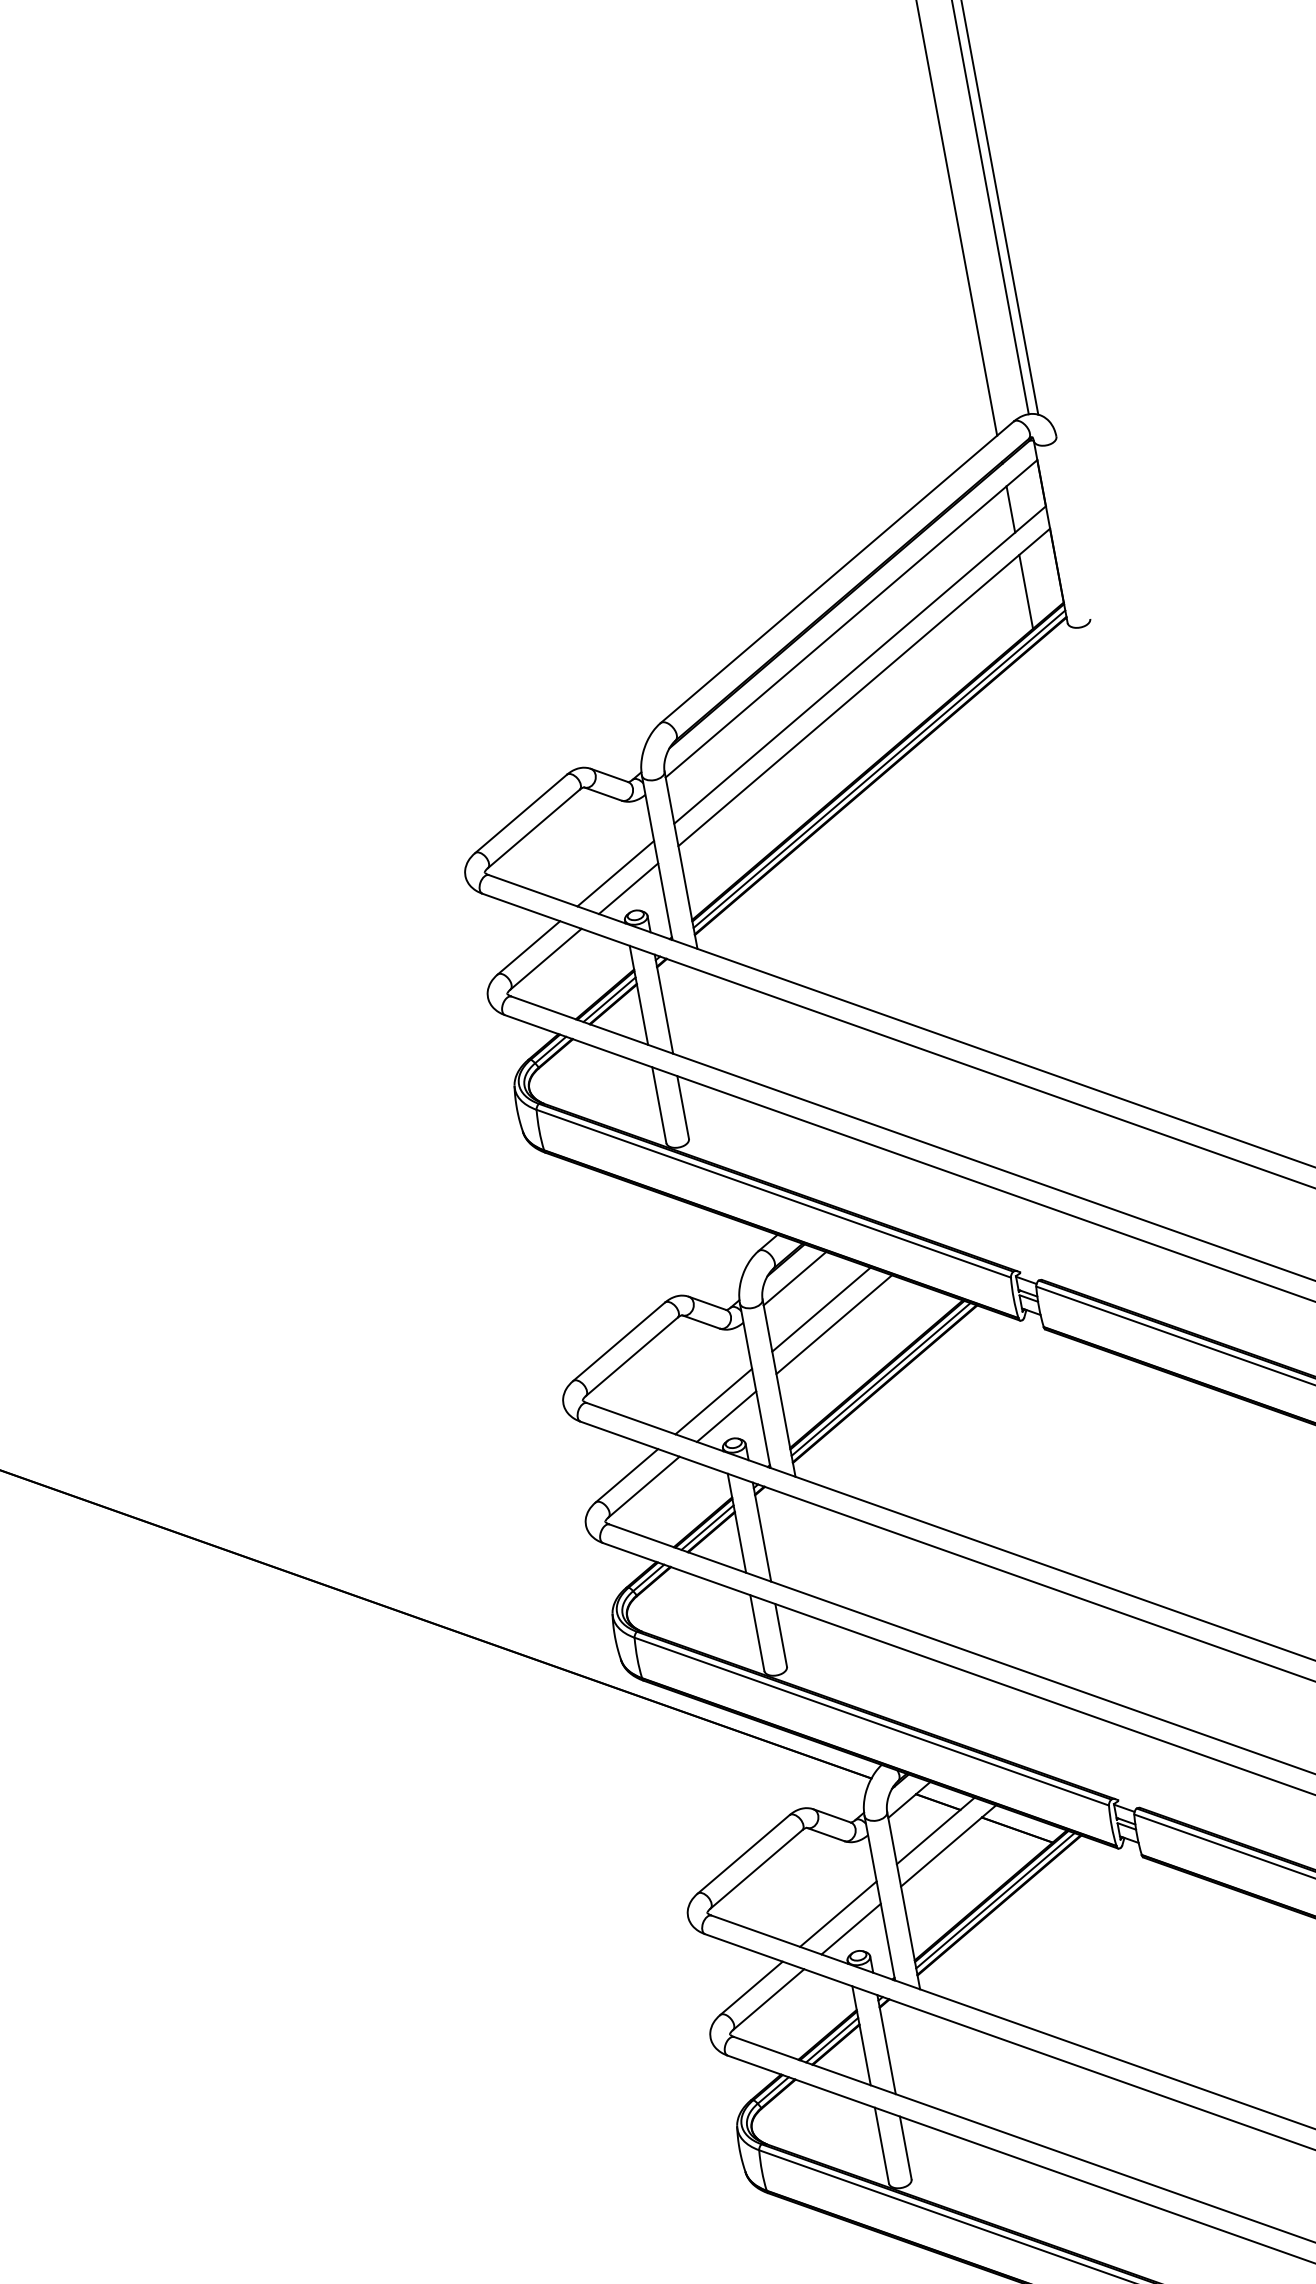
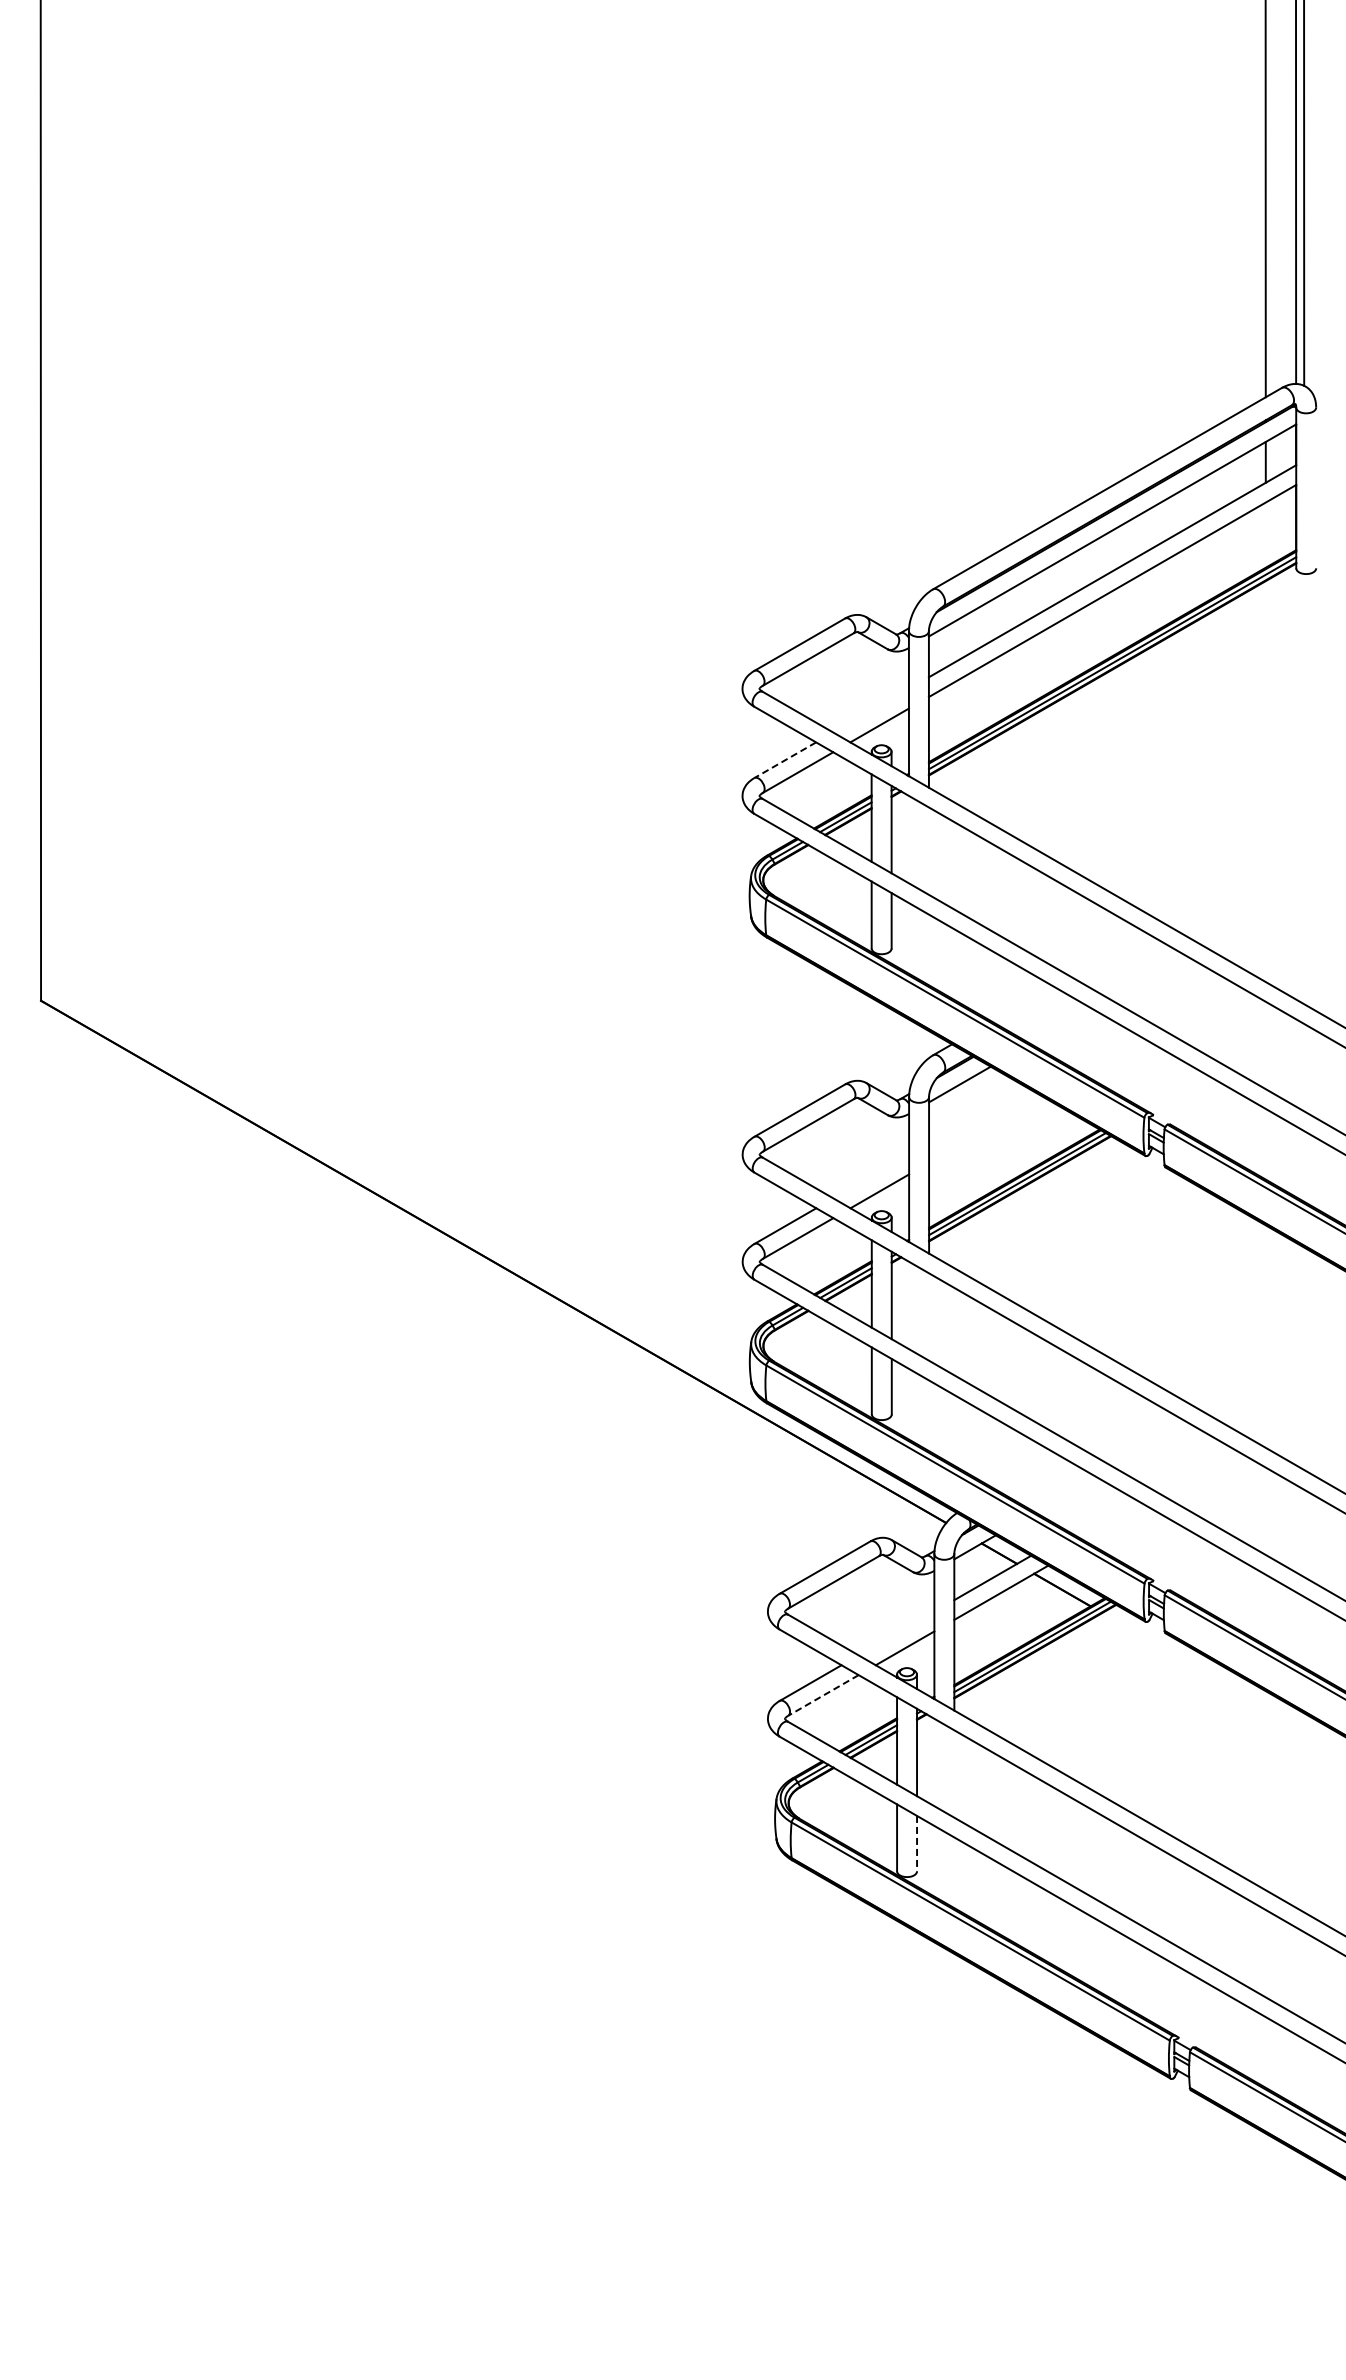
line: (1025, 591) -> (1265, 534), removed
line: (615, 873) -> (870, 710), removed
line: (529, 948) -> (785, 760), solid -> dashed
line: (821, 1310) -> (977, 1115), removed
line: (834, 1324) -> (986, 1129), removed
line: (714, 1401) -> (871, 1176), removed
line: (838, 1914) -> (896, 1633), removed
line: (768, 1999) -> (823, 1695), solid -> dashed
line: (906, 2147) -> (917, 1843), solid -> dashed

